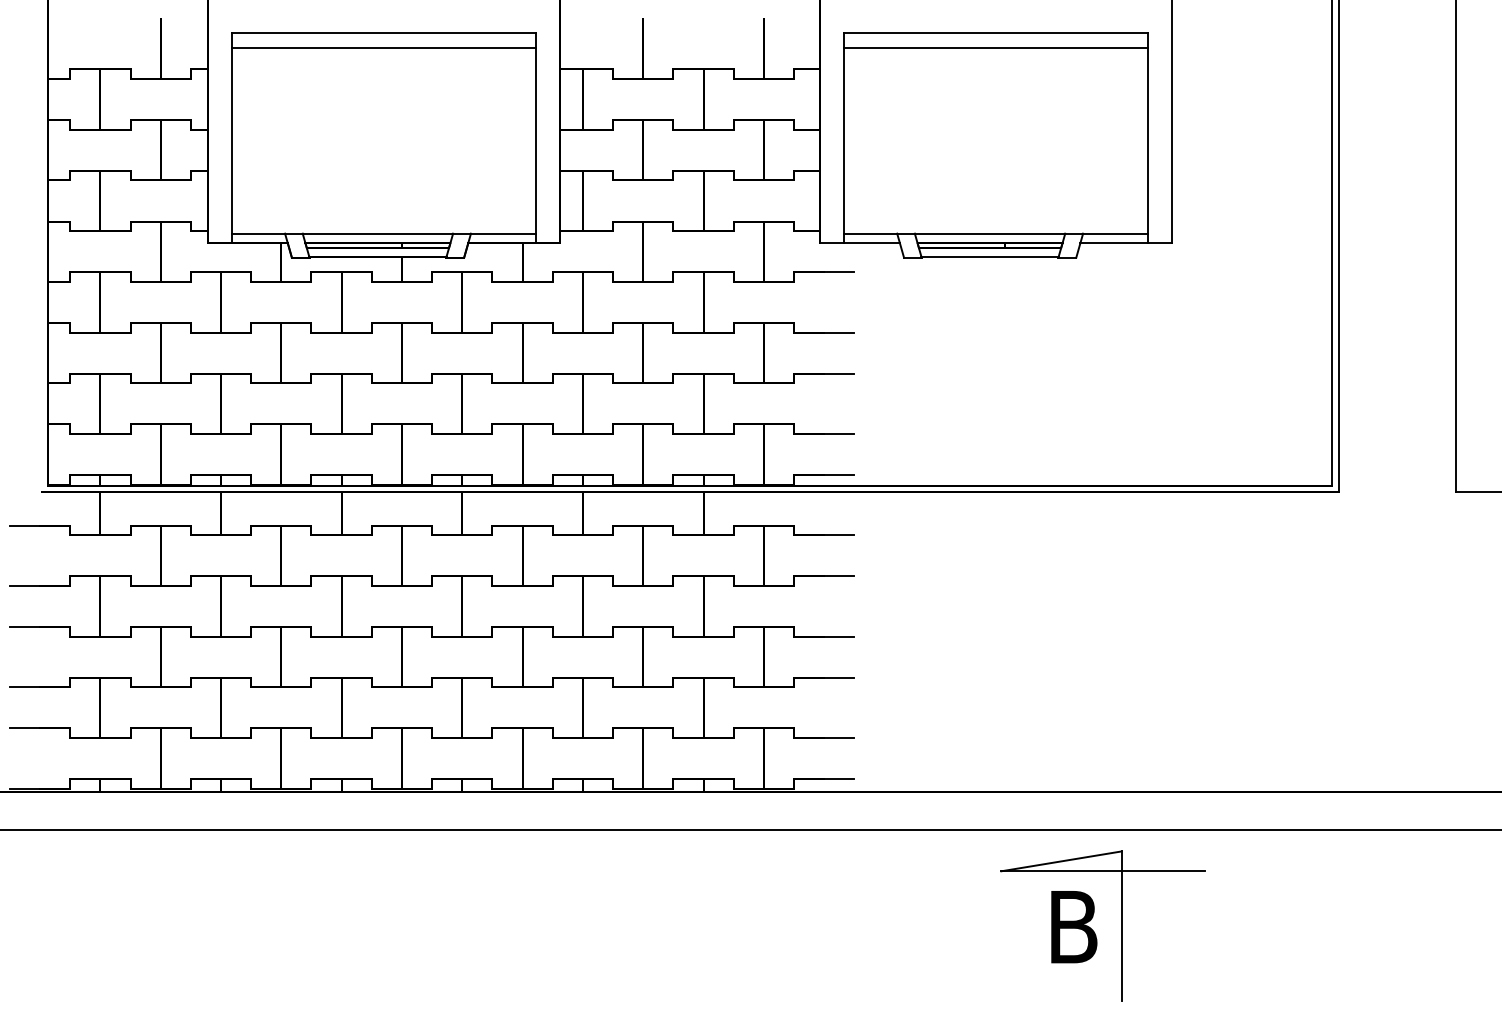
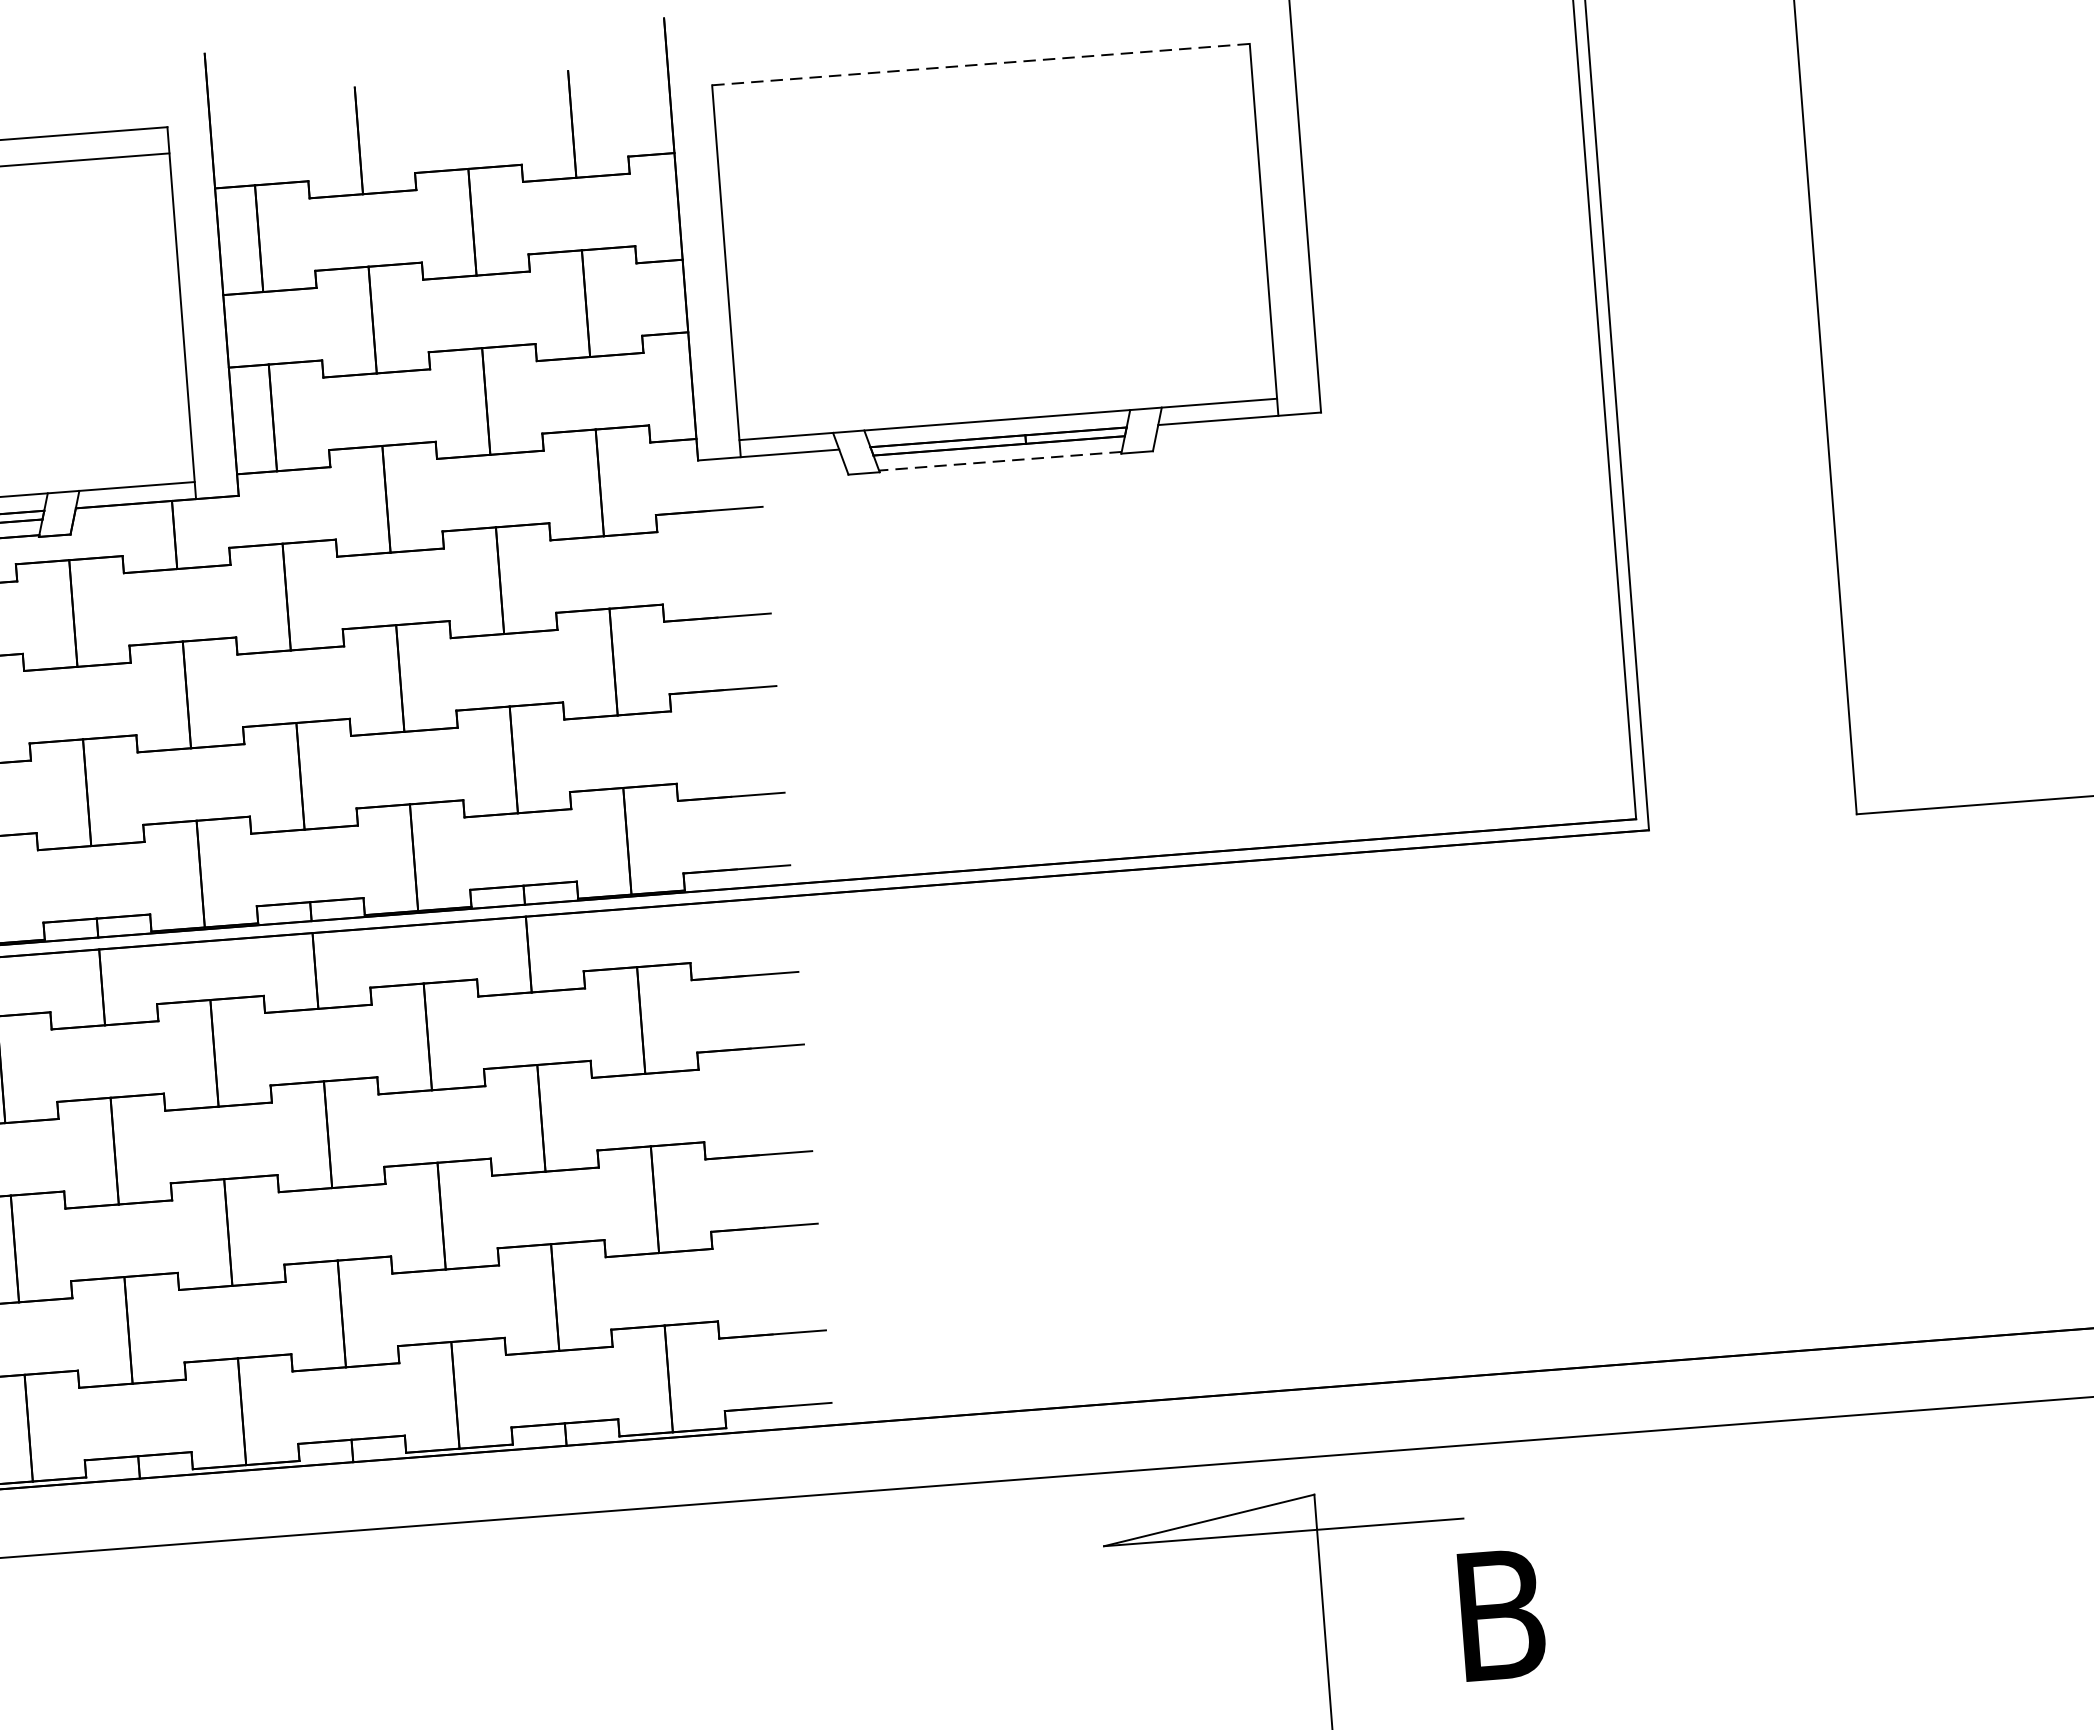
line: (995, 33) -> (979, 65), solid -> dashed
line: (996, 47) -> (983, 90), removed
line: (990, 256) -> (1001, 460), solid -> dashed
text: (1074, 927) -> (1502, 1615), moved

